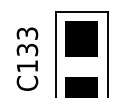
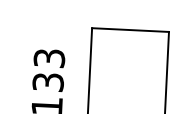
part: (81, 38) -> (128, 69), removed

